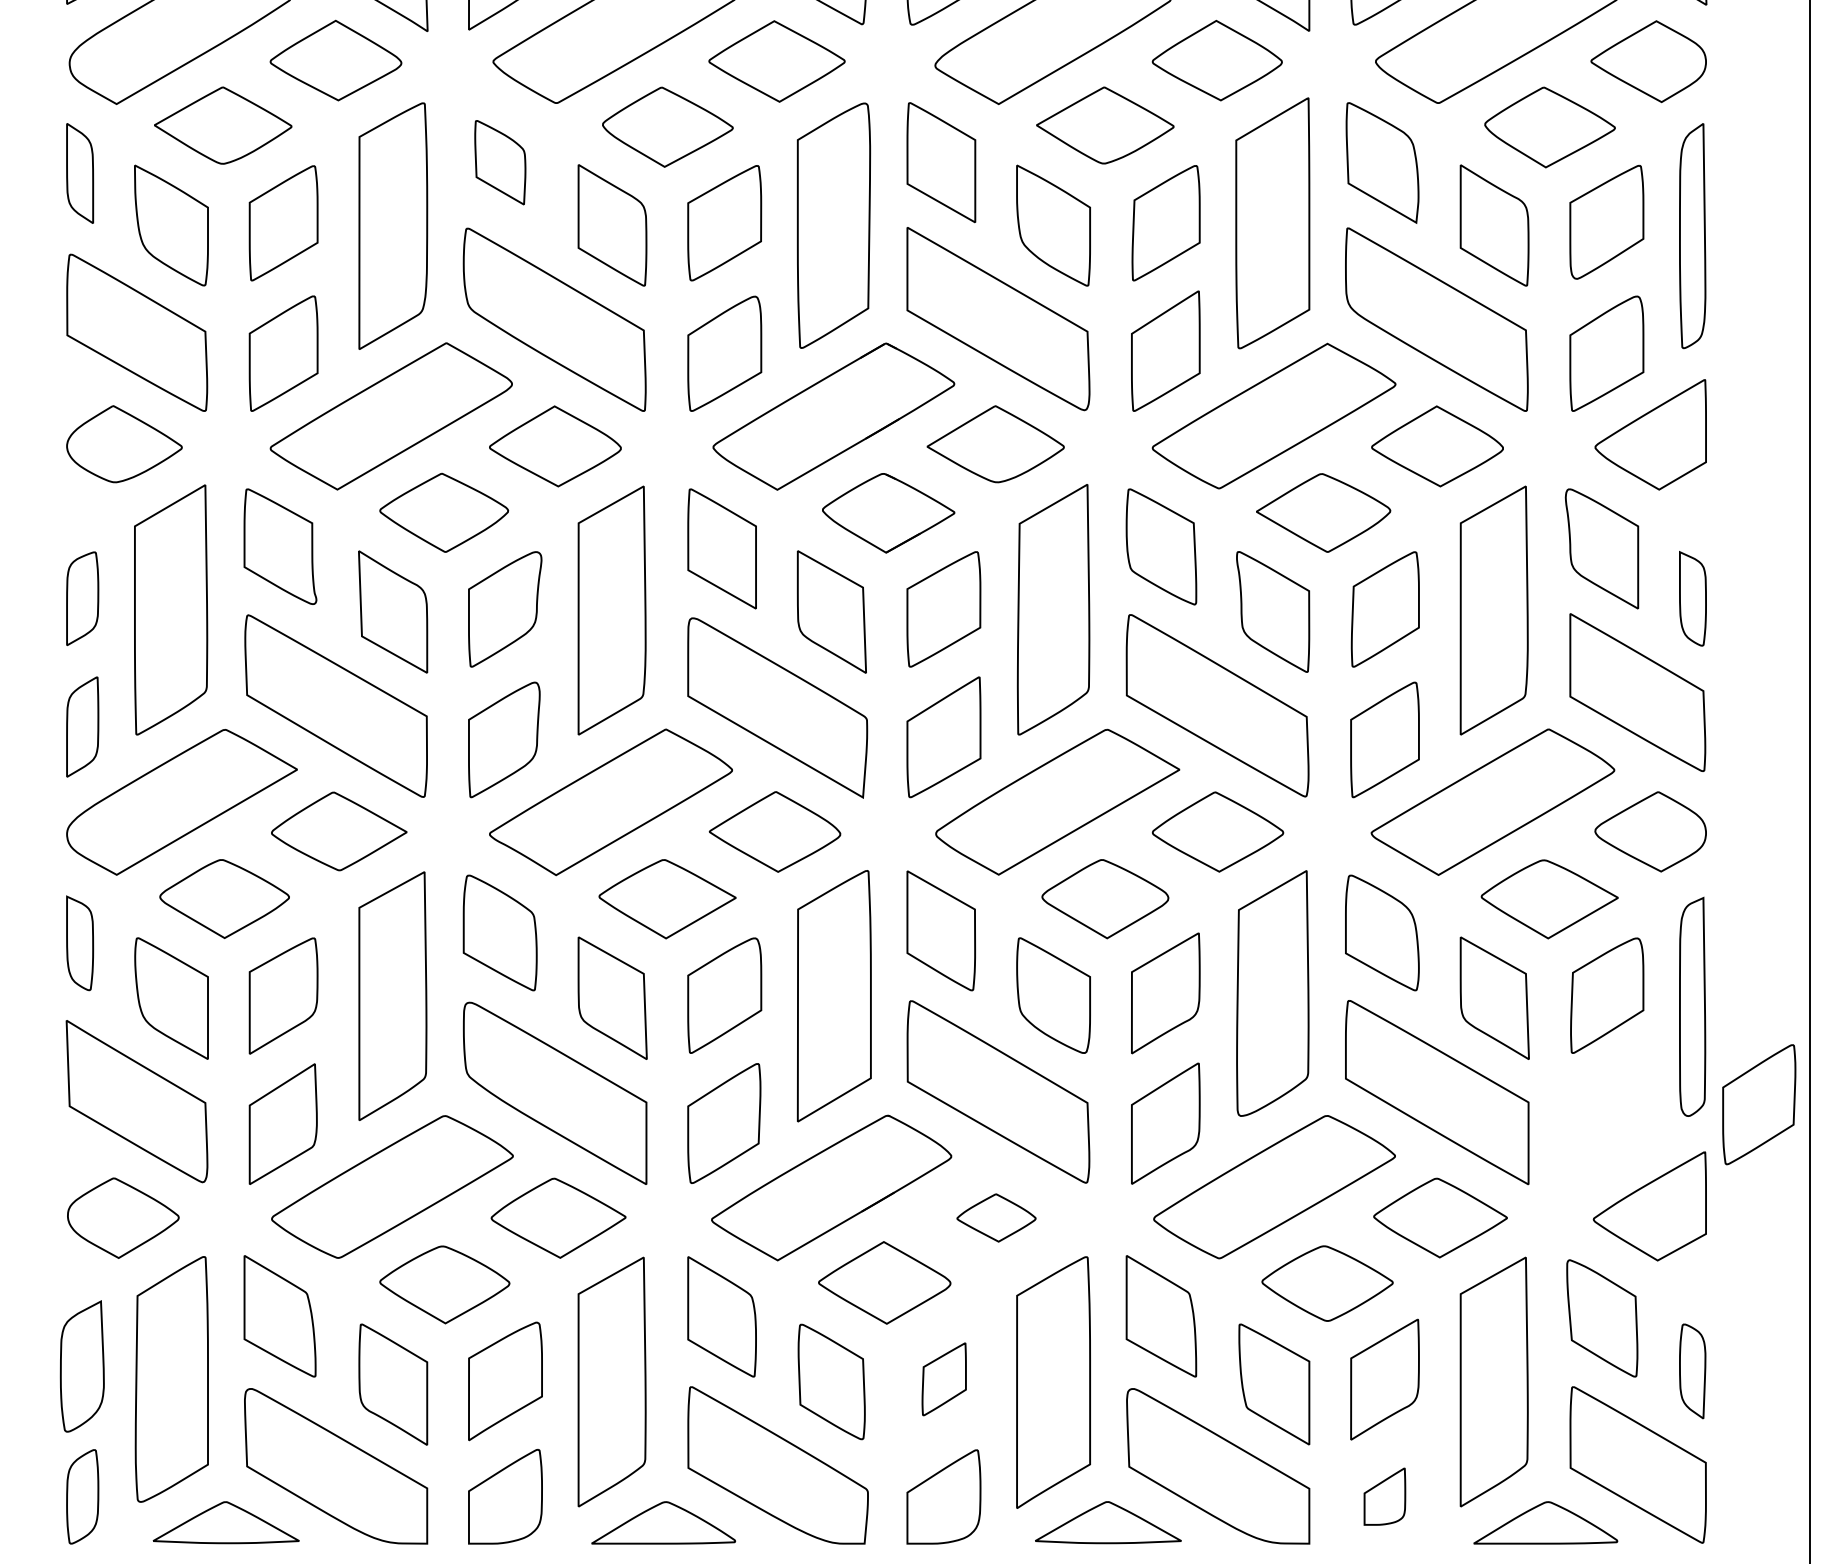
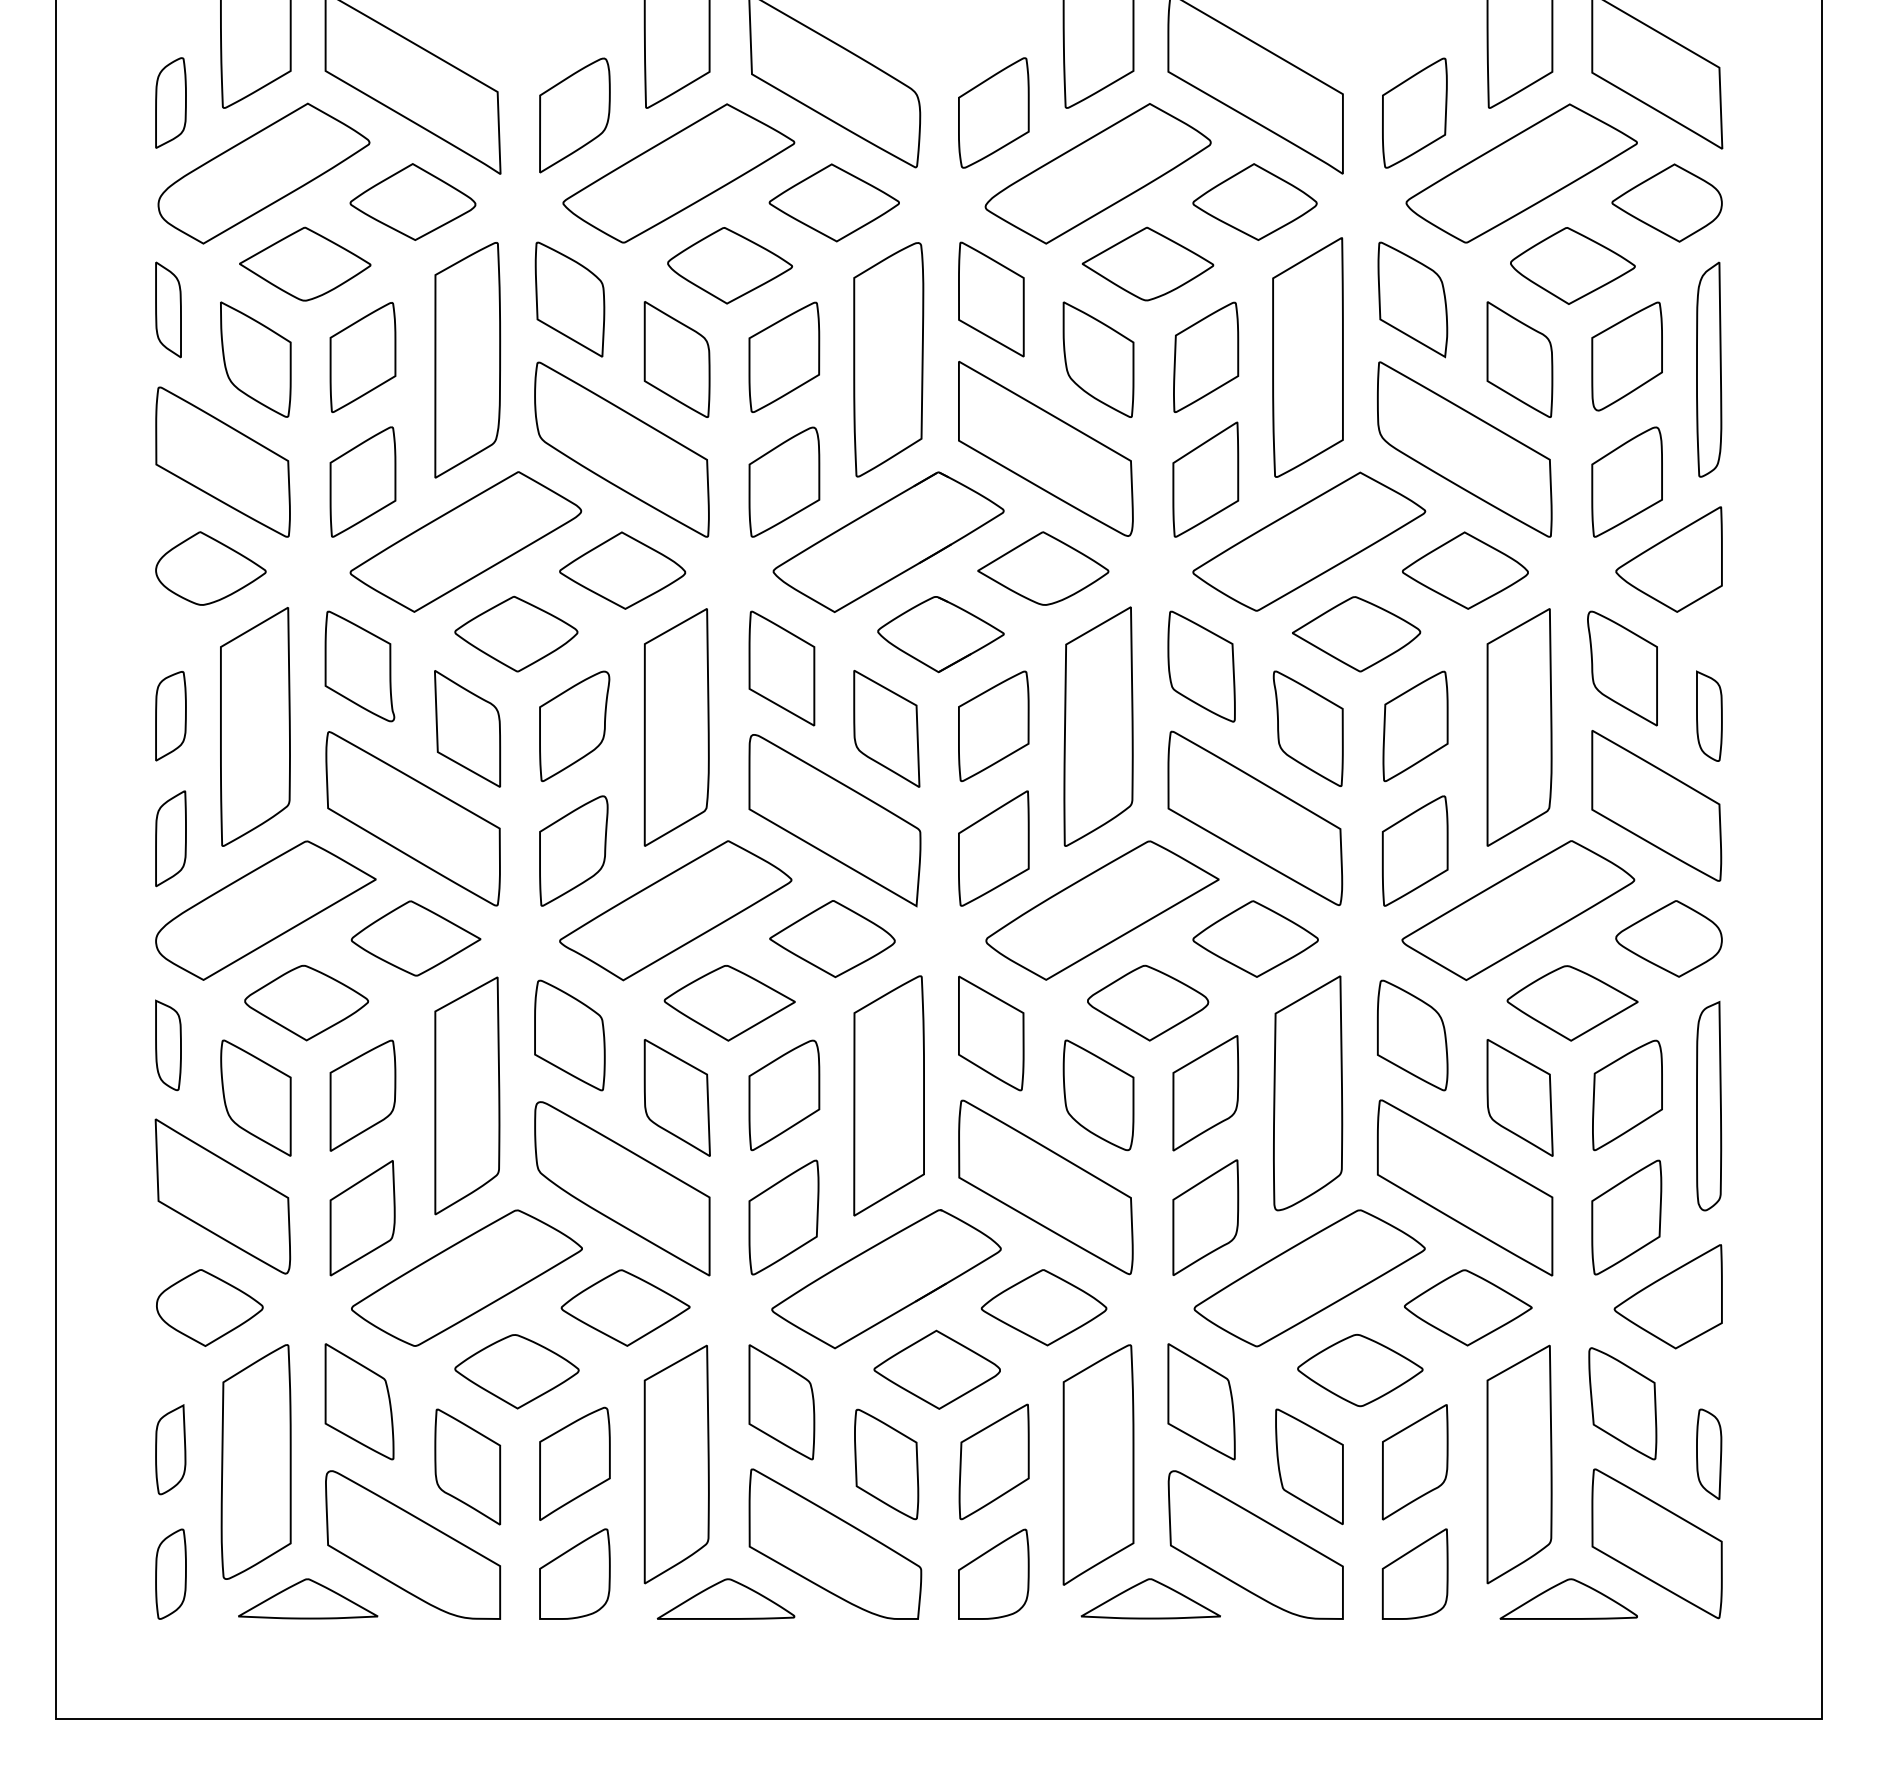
part: (499, 162) -> (569, 299), size x1.43
part: (1758, 1104) -> (1626, 1217), moved
part: (995, 1217) -> (1043, 1307), size x1.67
part: (82, 1366) -> (170, 1449), size x0.71
part: (943, 1378) -> (993, 1461), size x1.67
part: (1384, 1496) -> (1414, 1573), size x1.67

